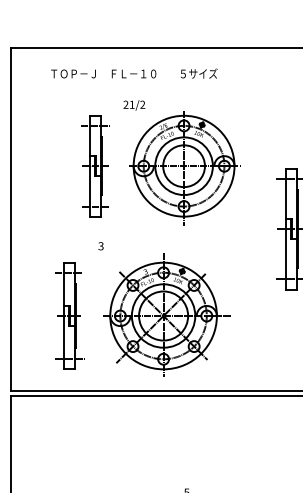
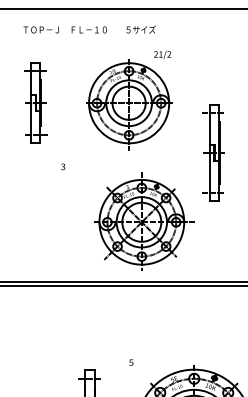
text: (134, 104) -> (162, 54), moved
part: (95, 165) -> (35, 102), moved
part: (166, 315) -> (144, 221), moved
part: (68, 316) -> (37, 222), removed

